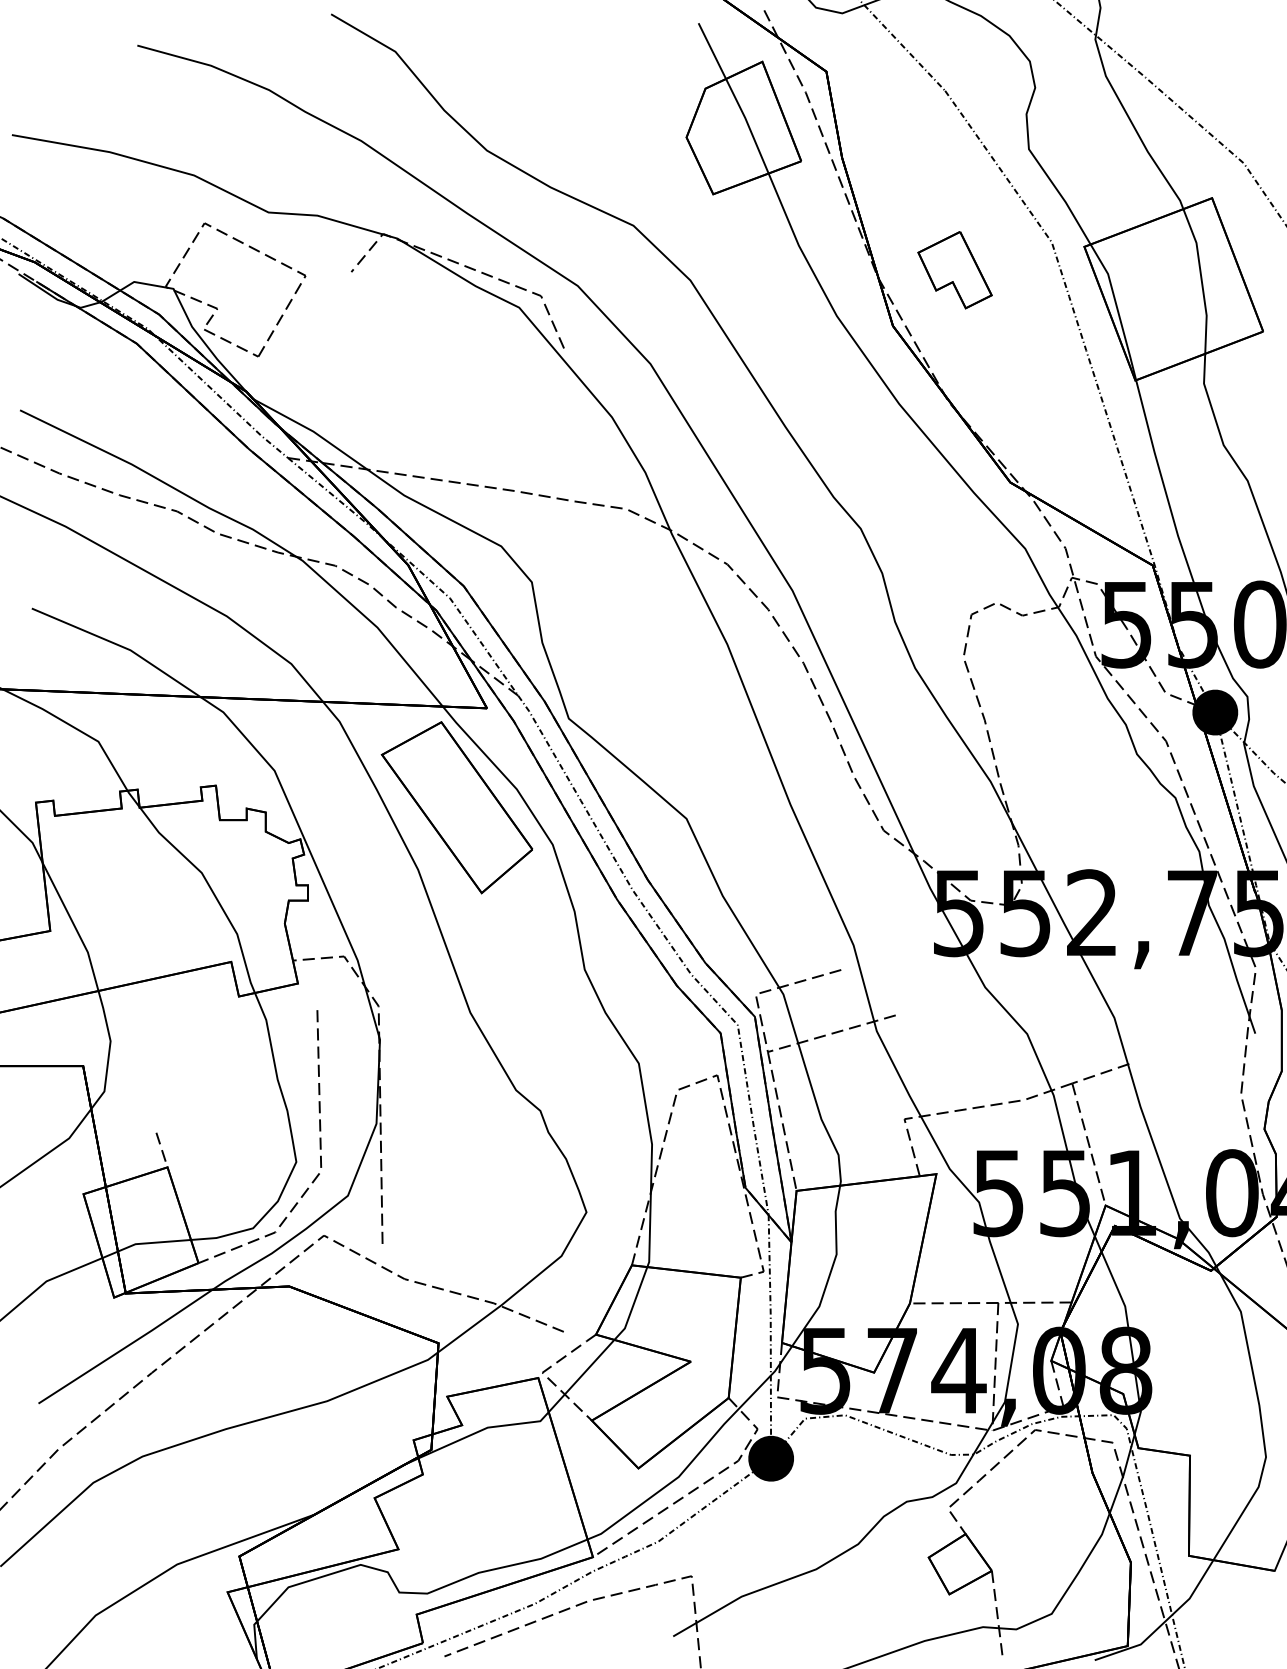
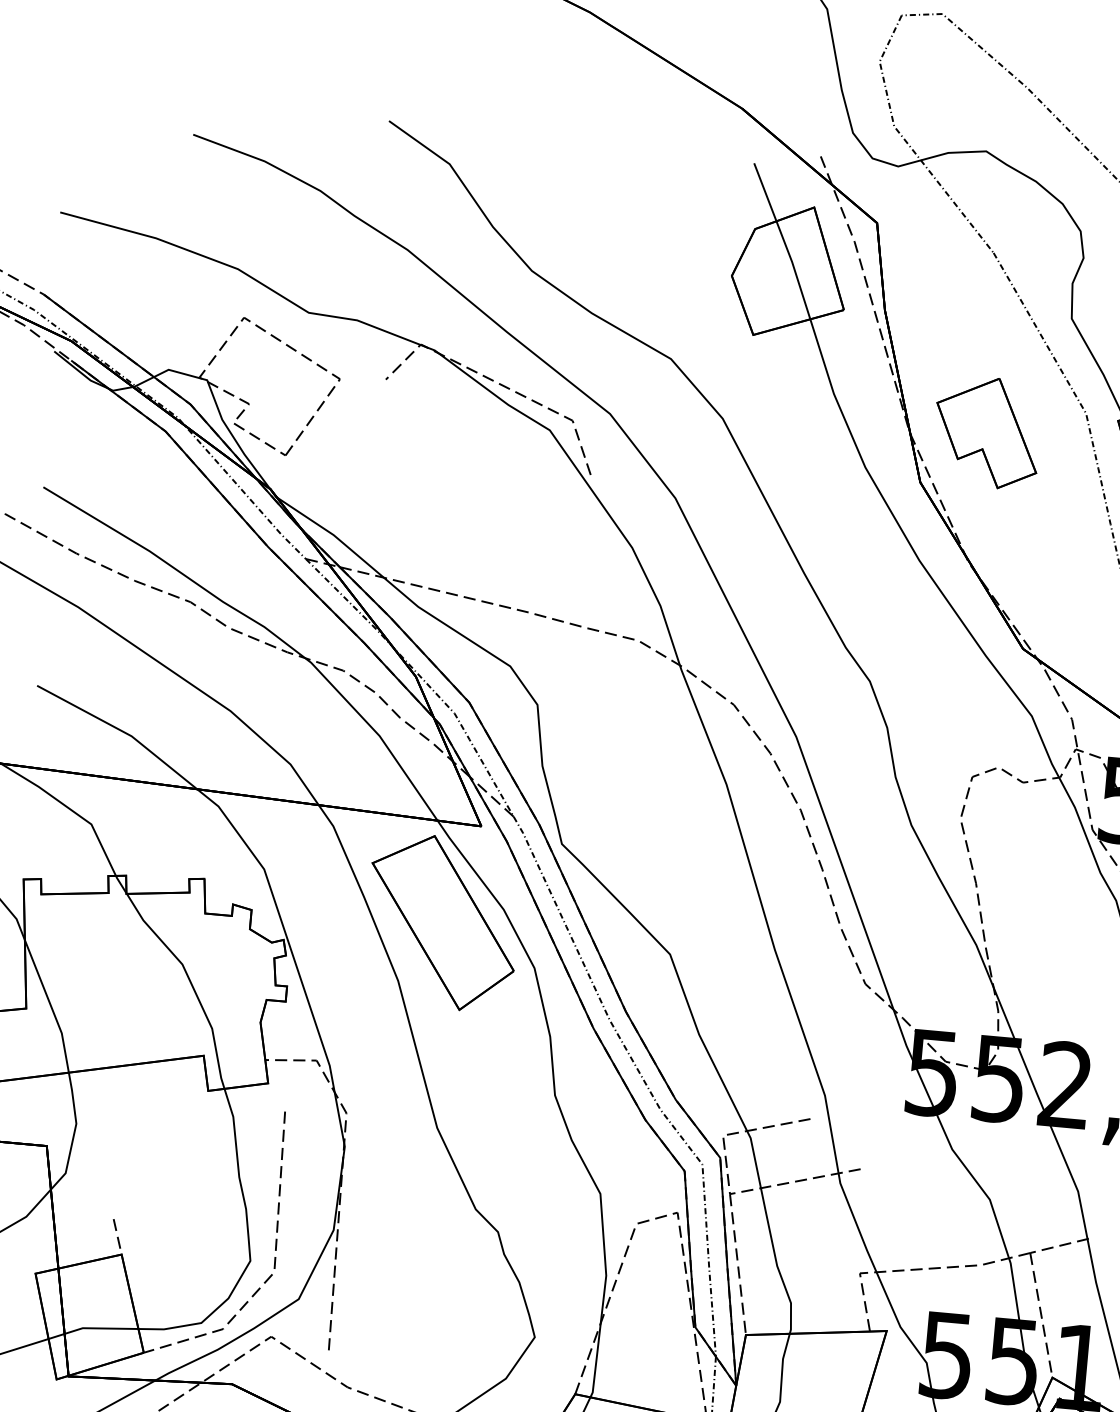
part: (954, 269) -> (986, 431), size x1.43

